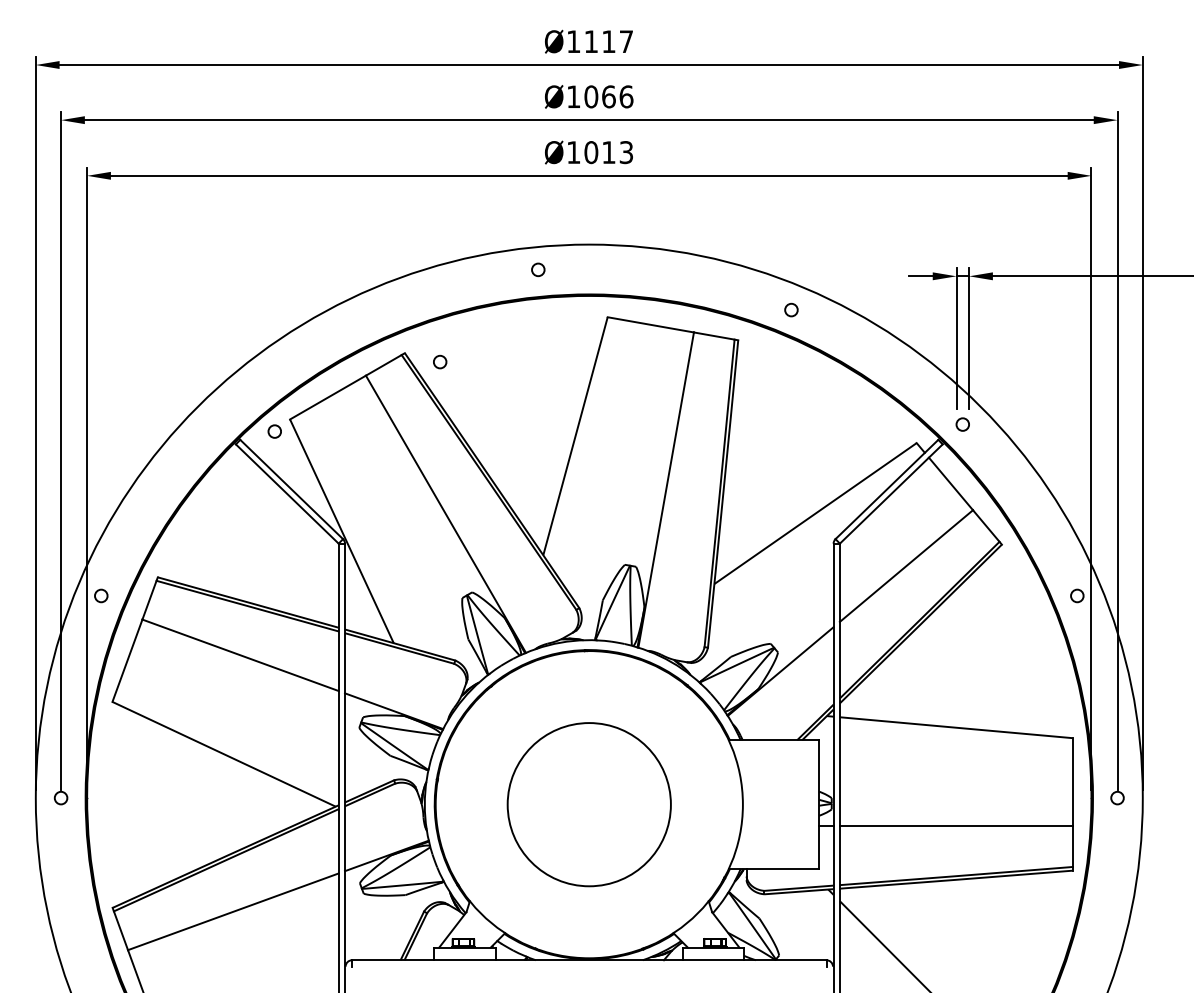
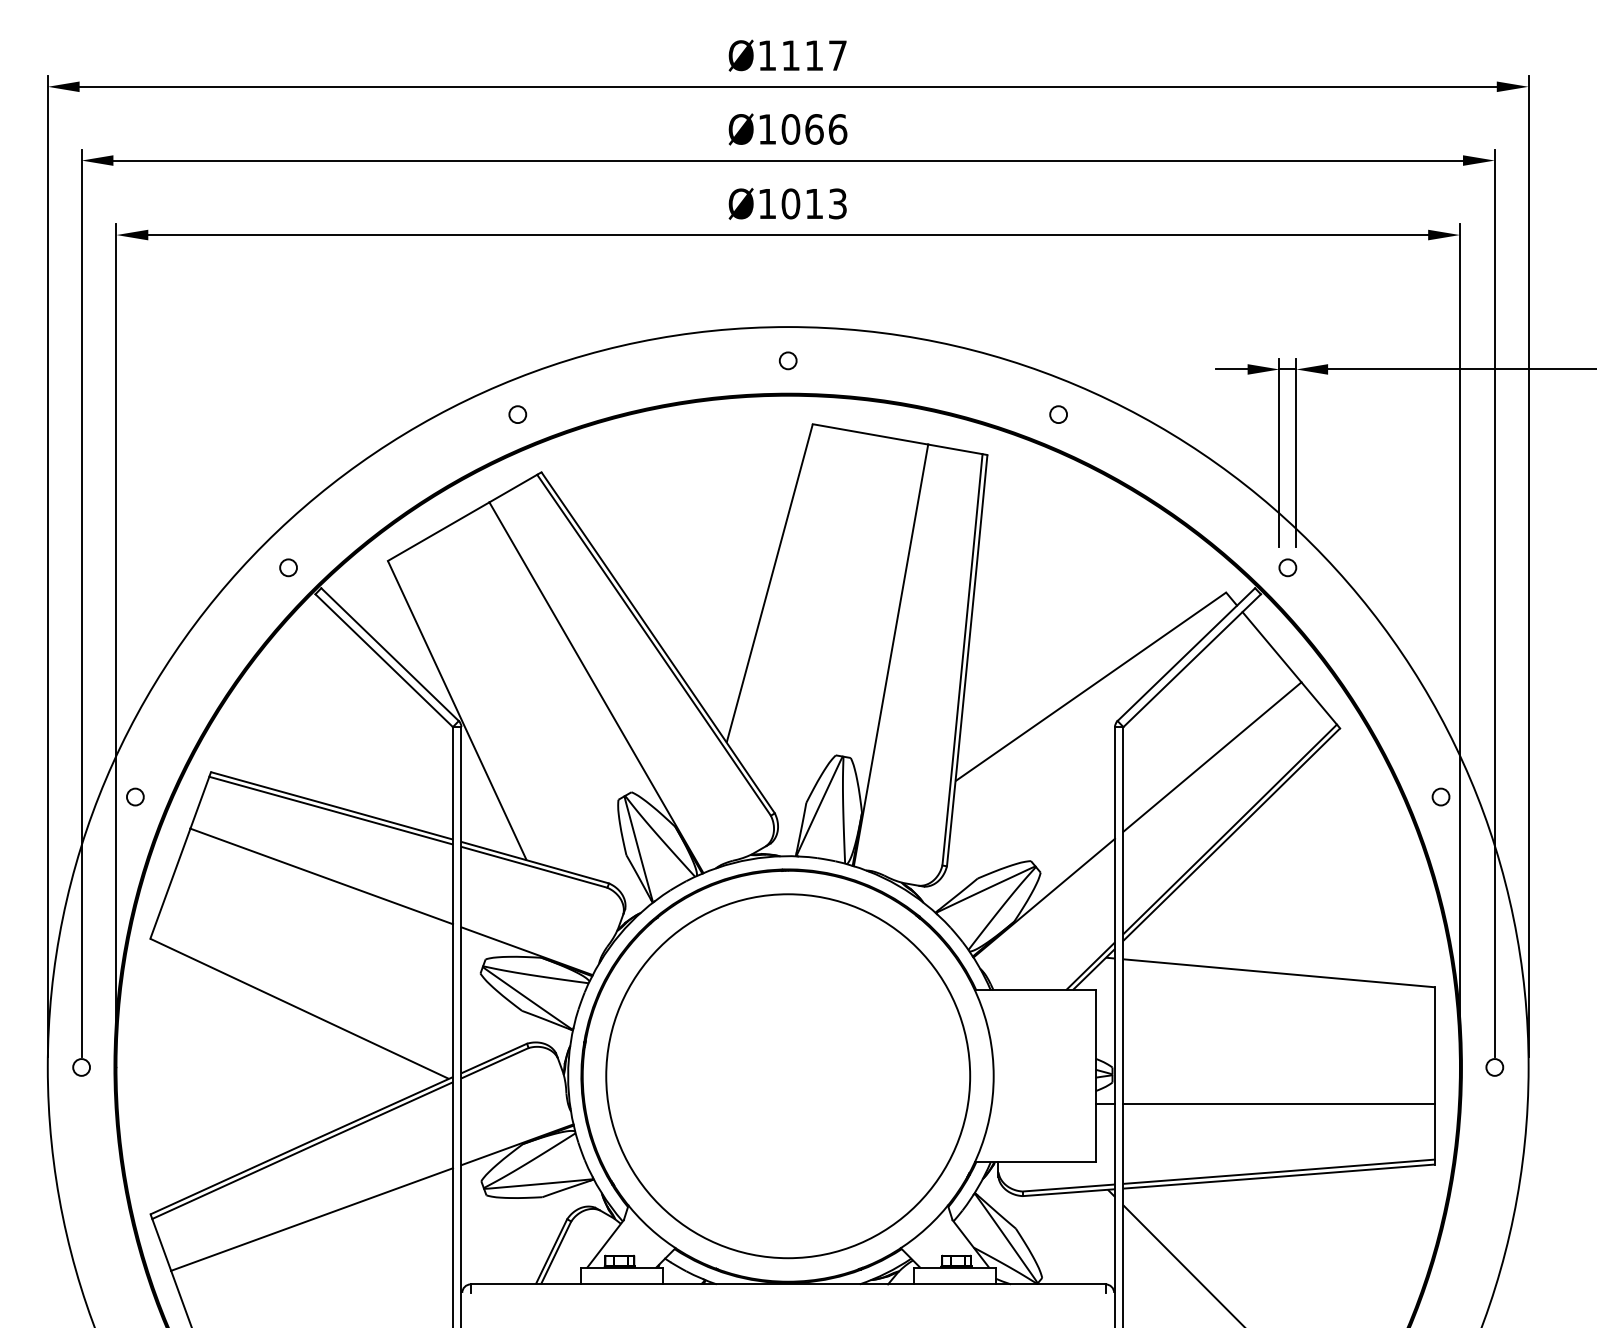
circle: (538, 269) -> (788, 360), moved
circle: (440, 361) -> (518, 413), moved
circle: (274, 431) -> (288, 567), moved
circle: (589, 804) -> (788, 1076), size x1.67

